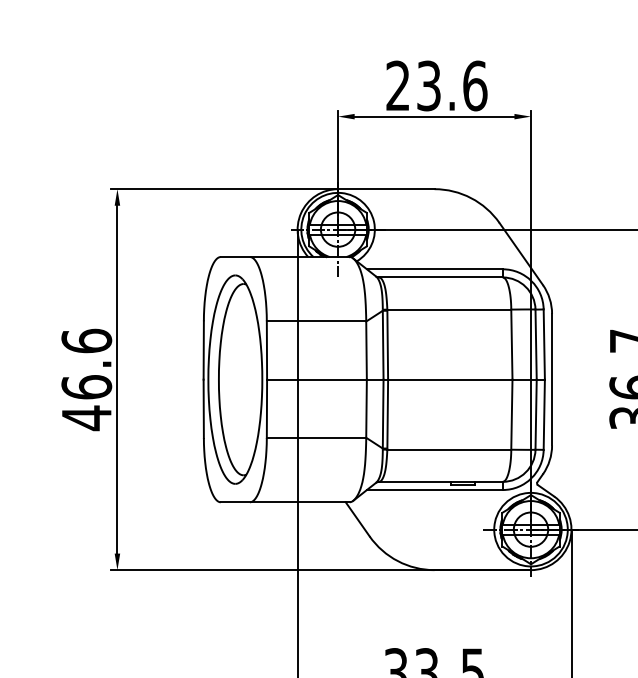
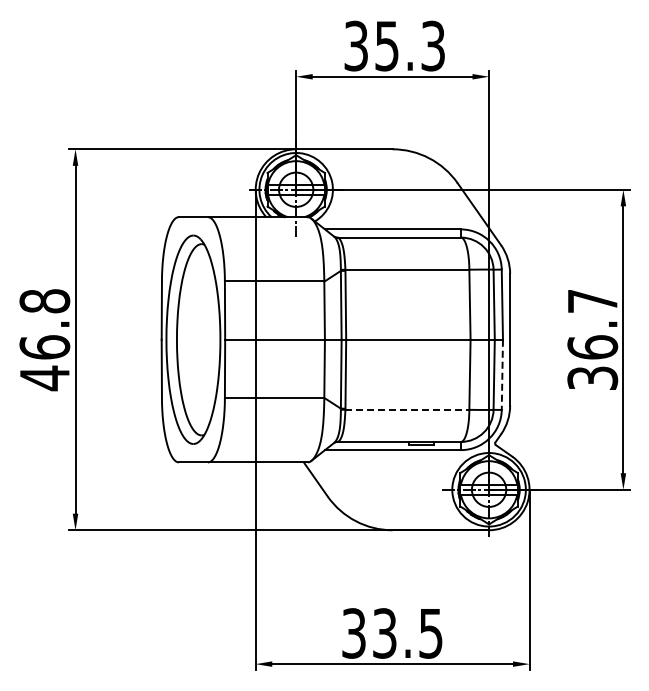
text: (436, 85) -> (394, 45), 23.6 -> 35.3
text: (86, 341) -> (44, 301), 46.6 -> 46.8
line: (544, 415) -> (502, 375), solid -> dashed
line: (449, 449) -> (407, 409), solid -> dashed

